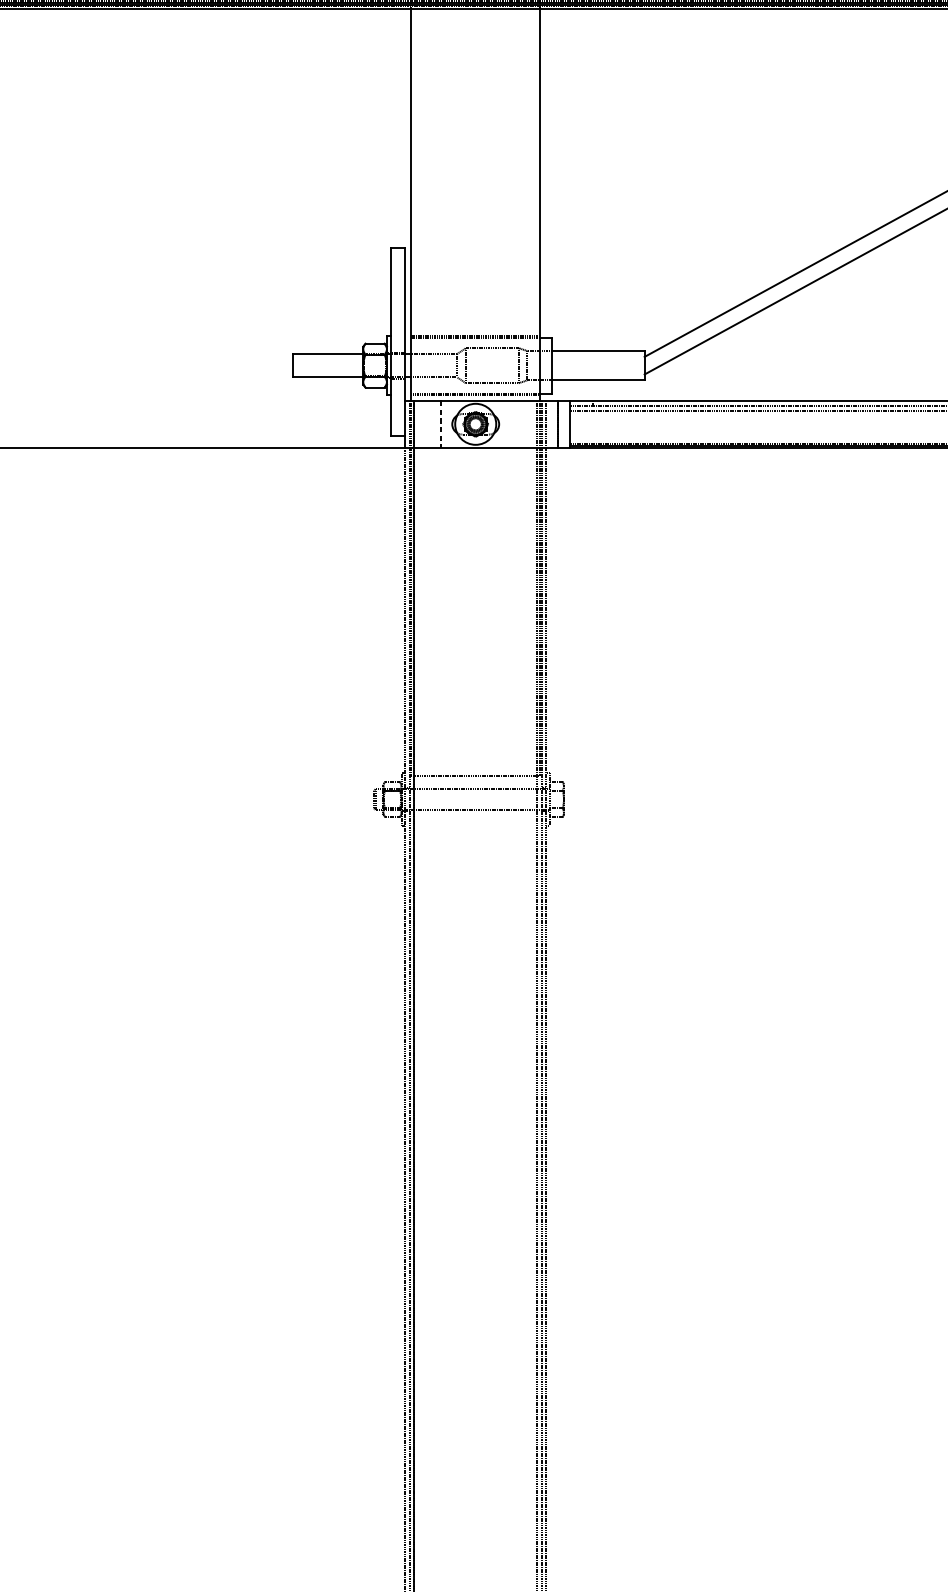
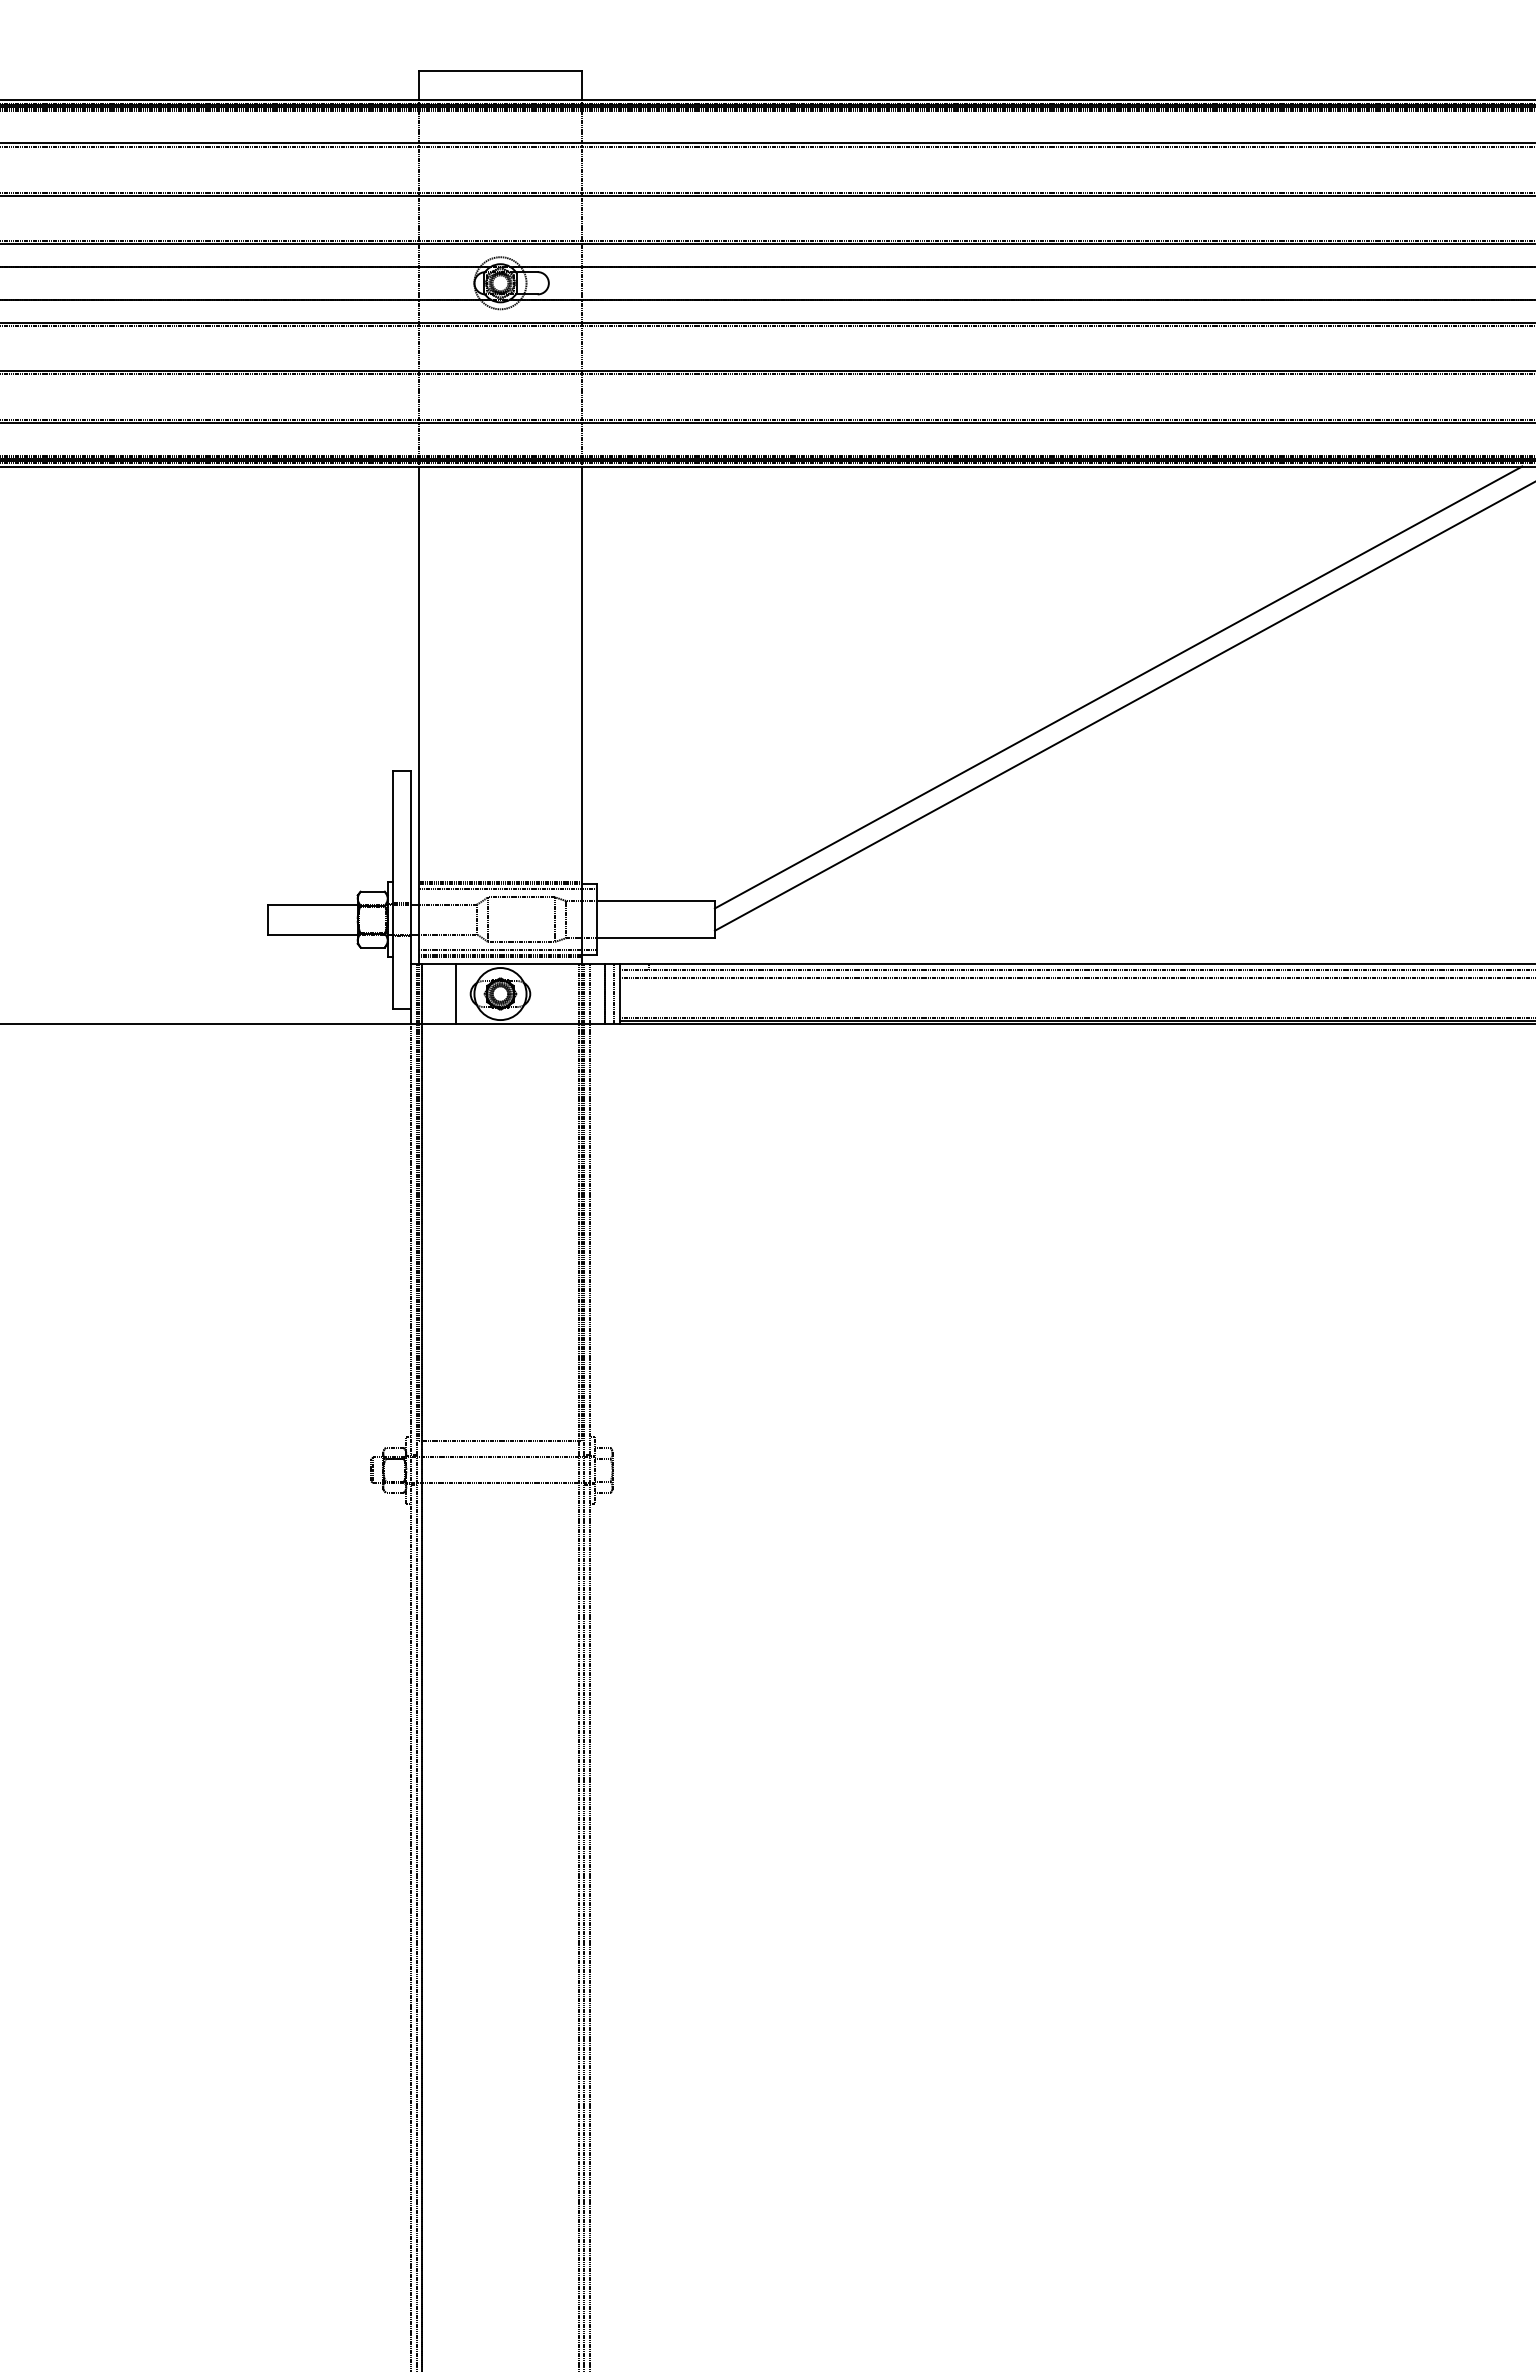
line: (481, 341) -> (507, 888), added
line: (481, 390) -> (507, 950), added
line: (564, 423) -> (613, 993), added
line: (440, 424) -> (455, 994), dashed -> solid

